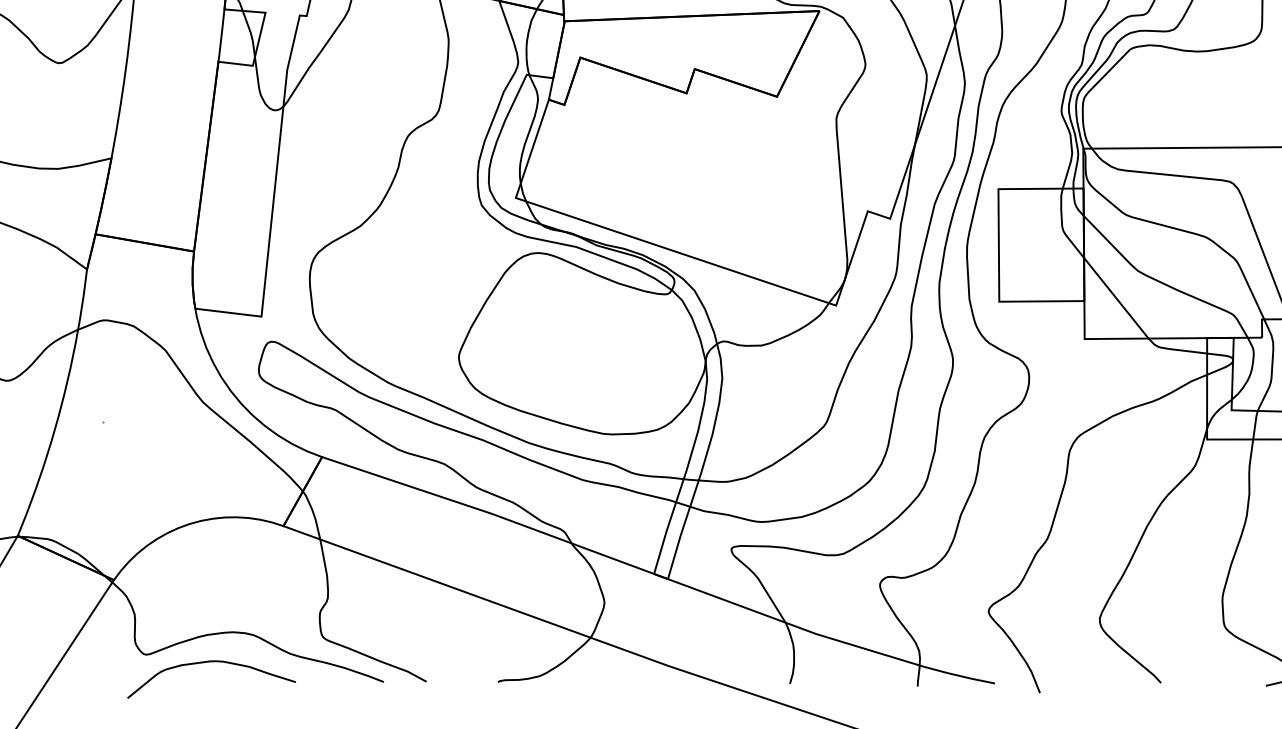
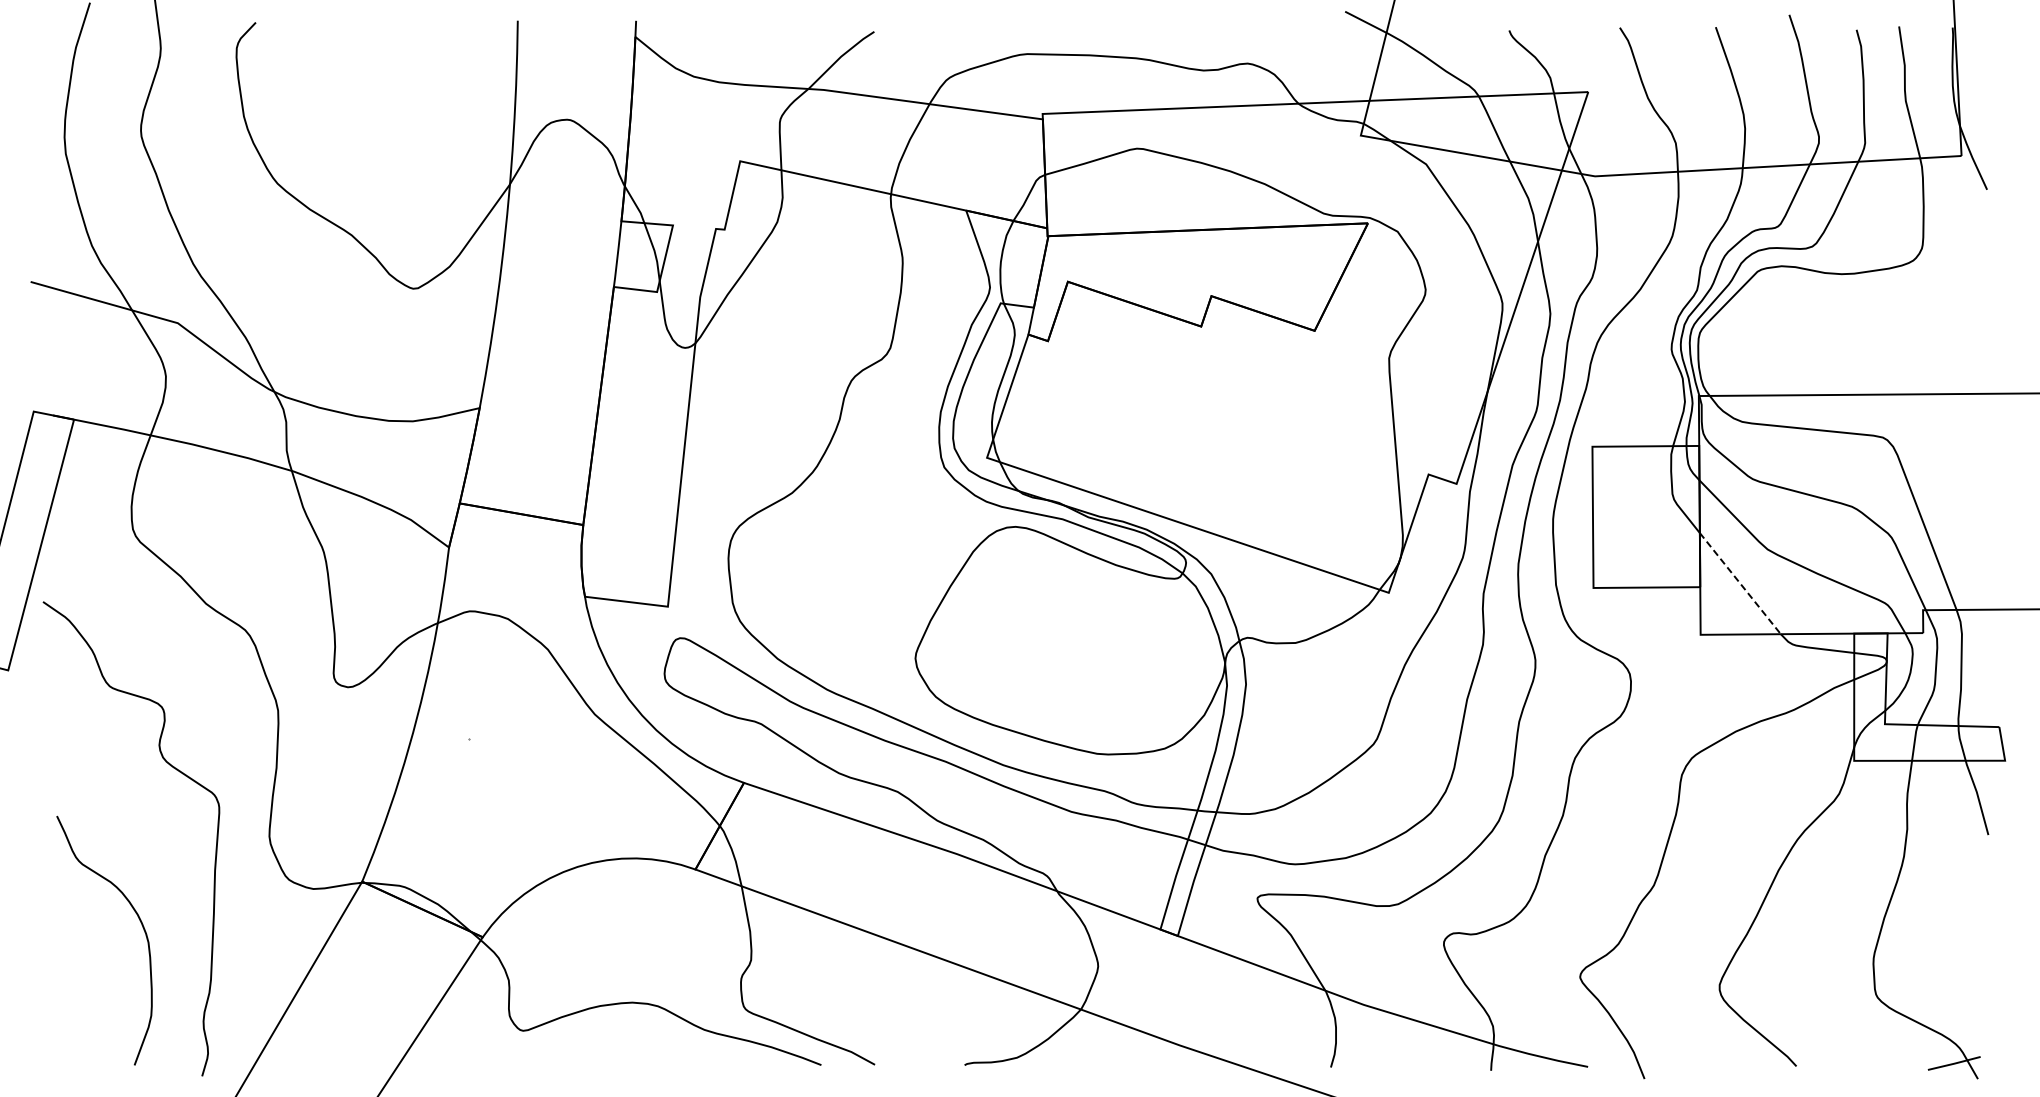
line: (1116, 298) -> (1740, 583), solid -> dashed
curve: (210, 662) -> (603, 1040), removed

